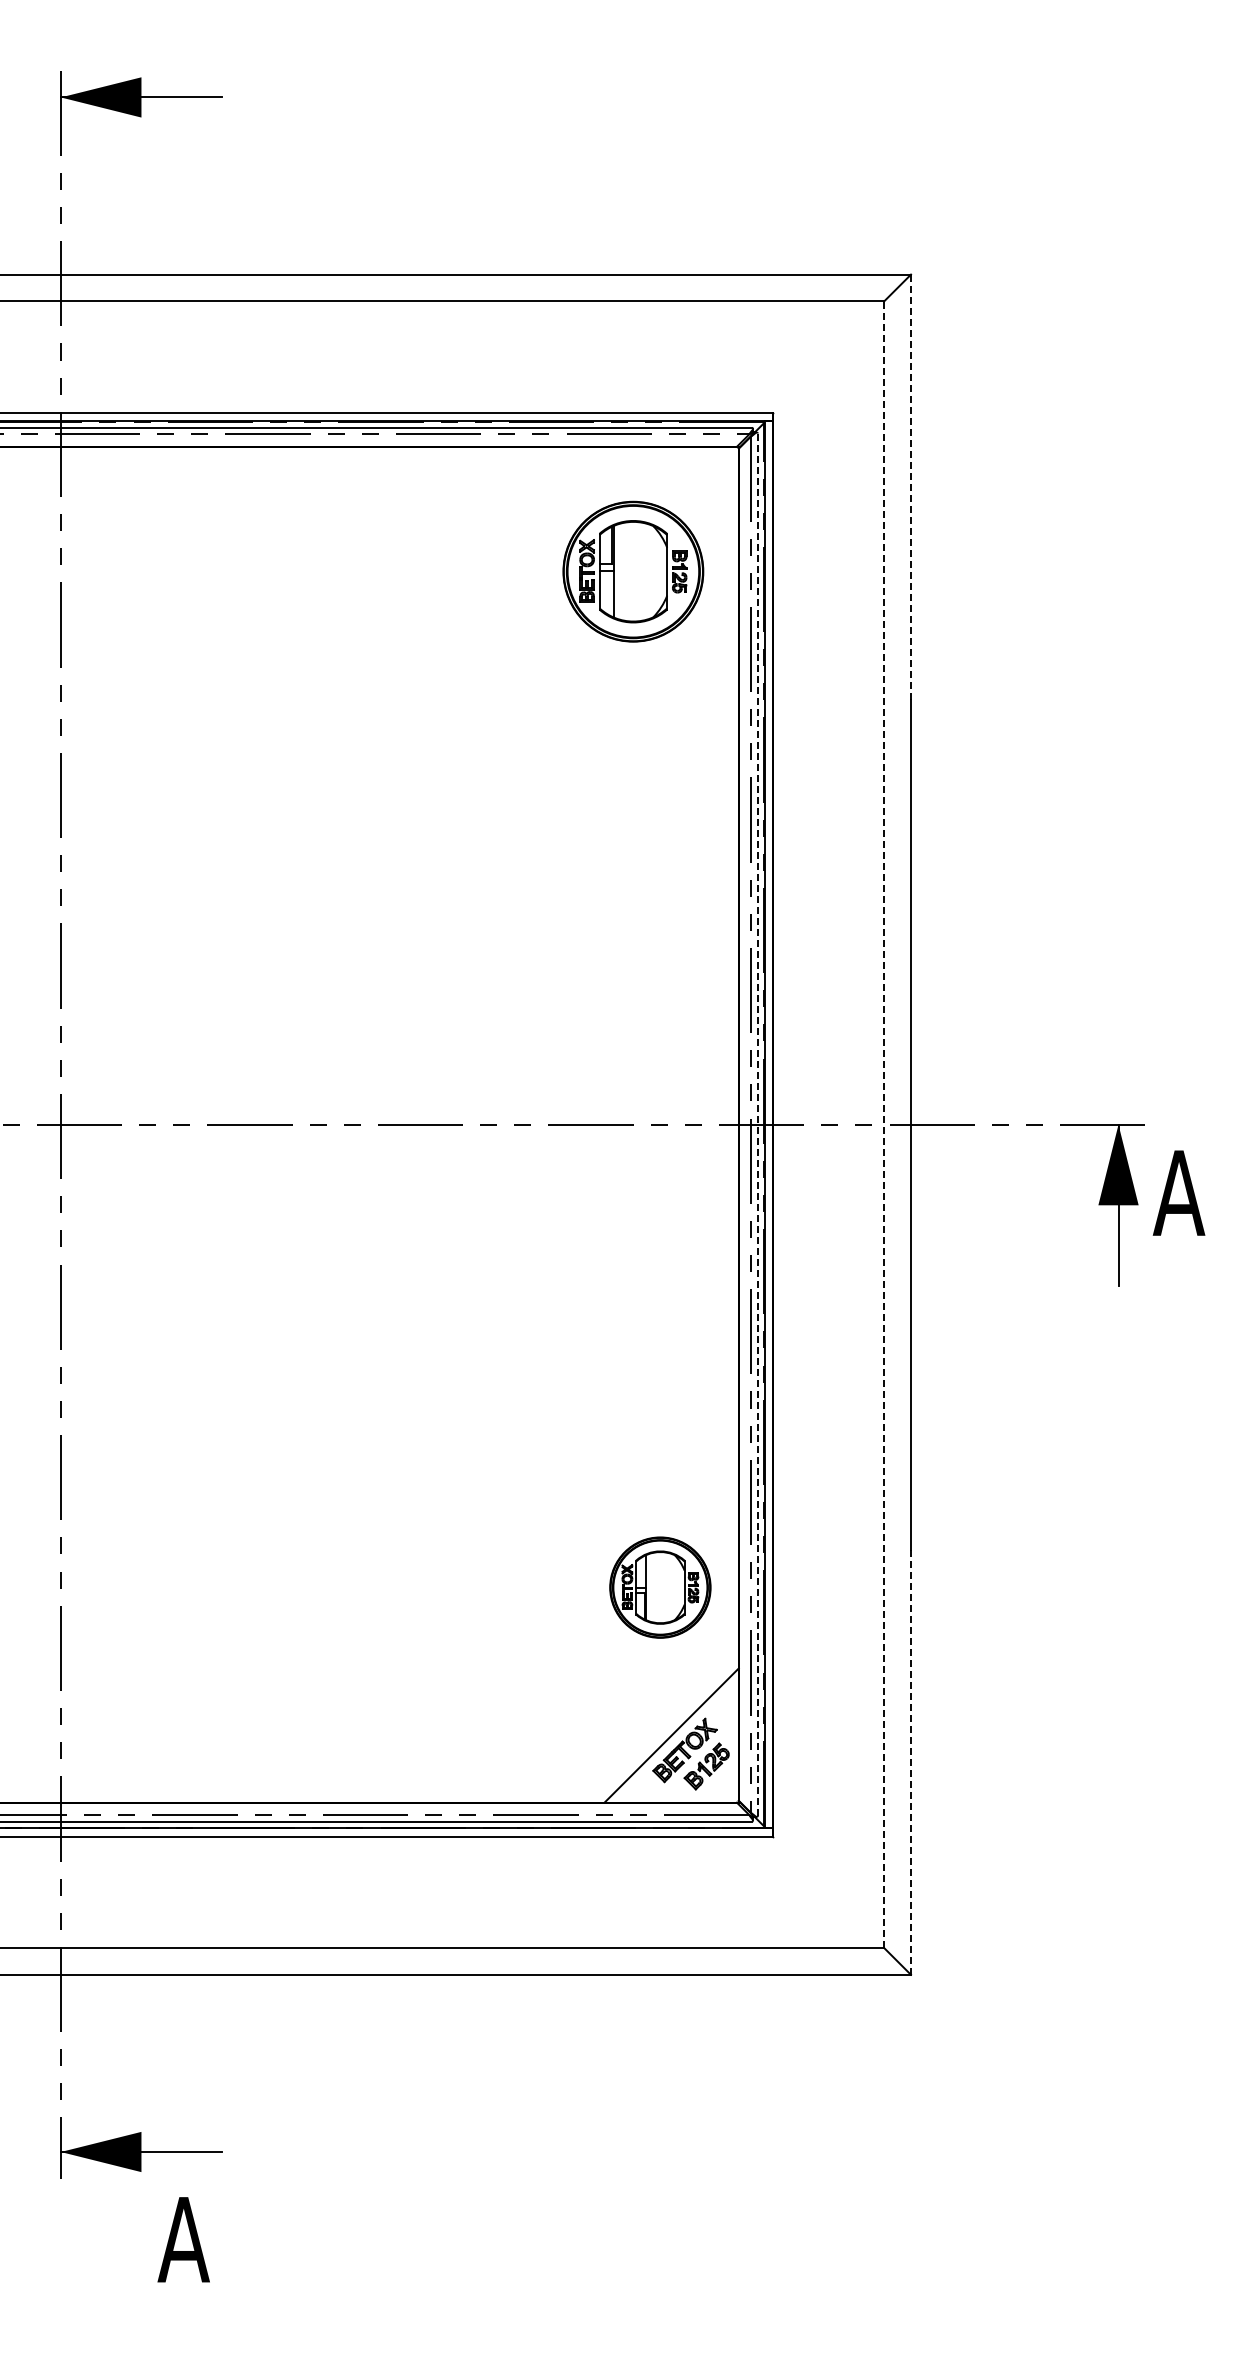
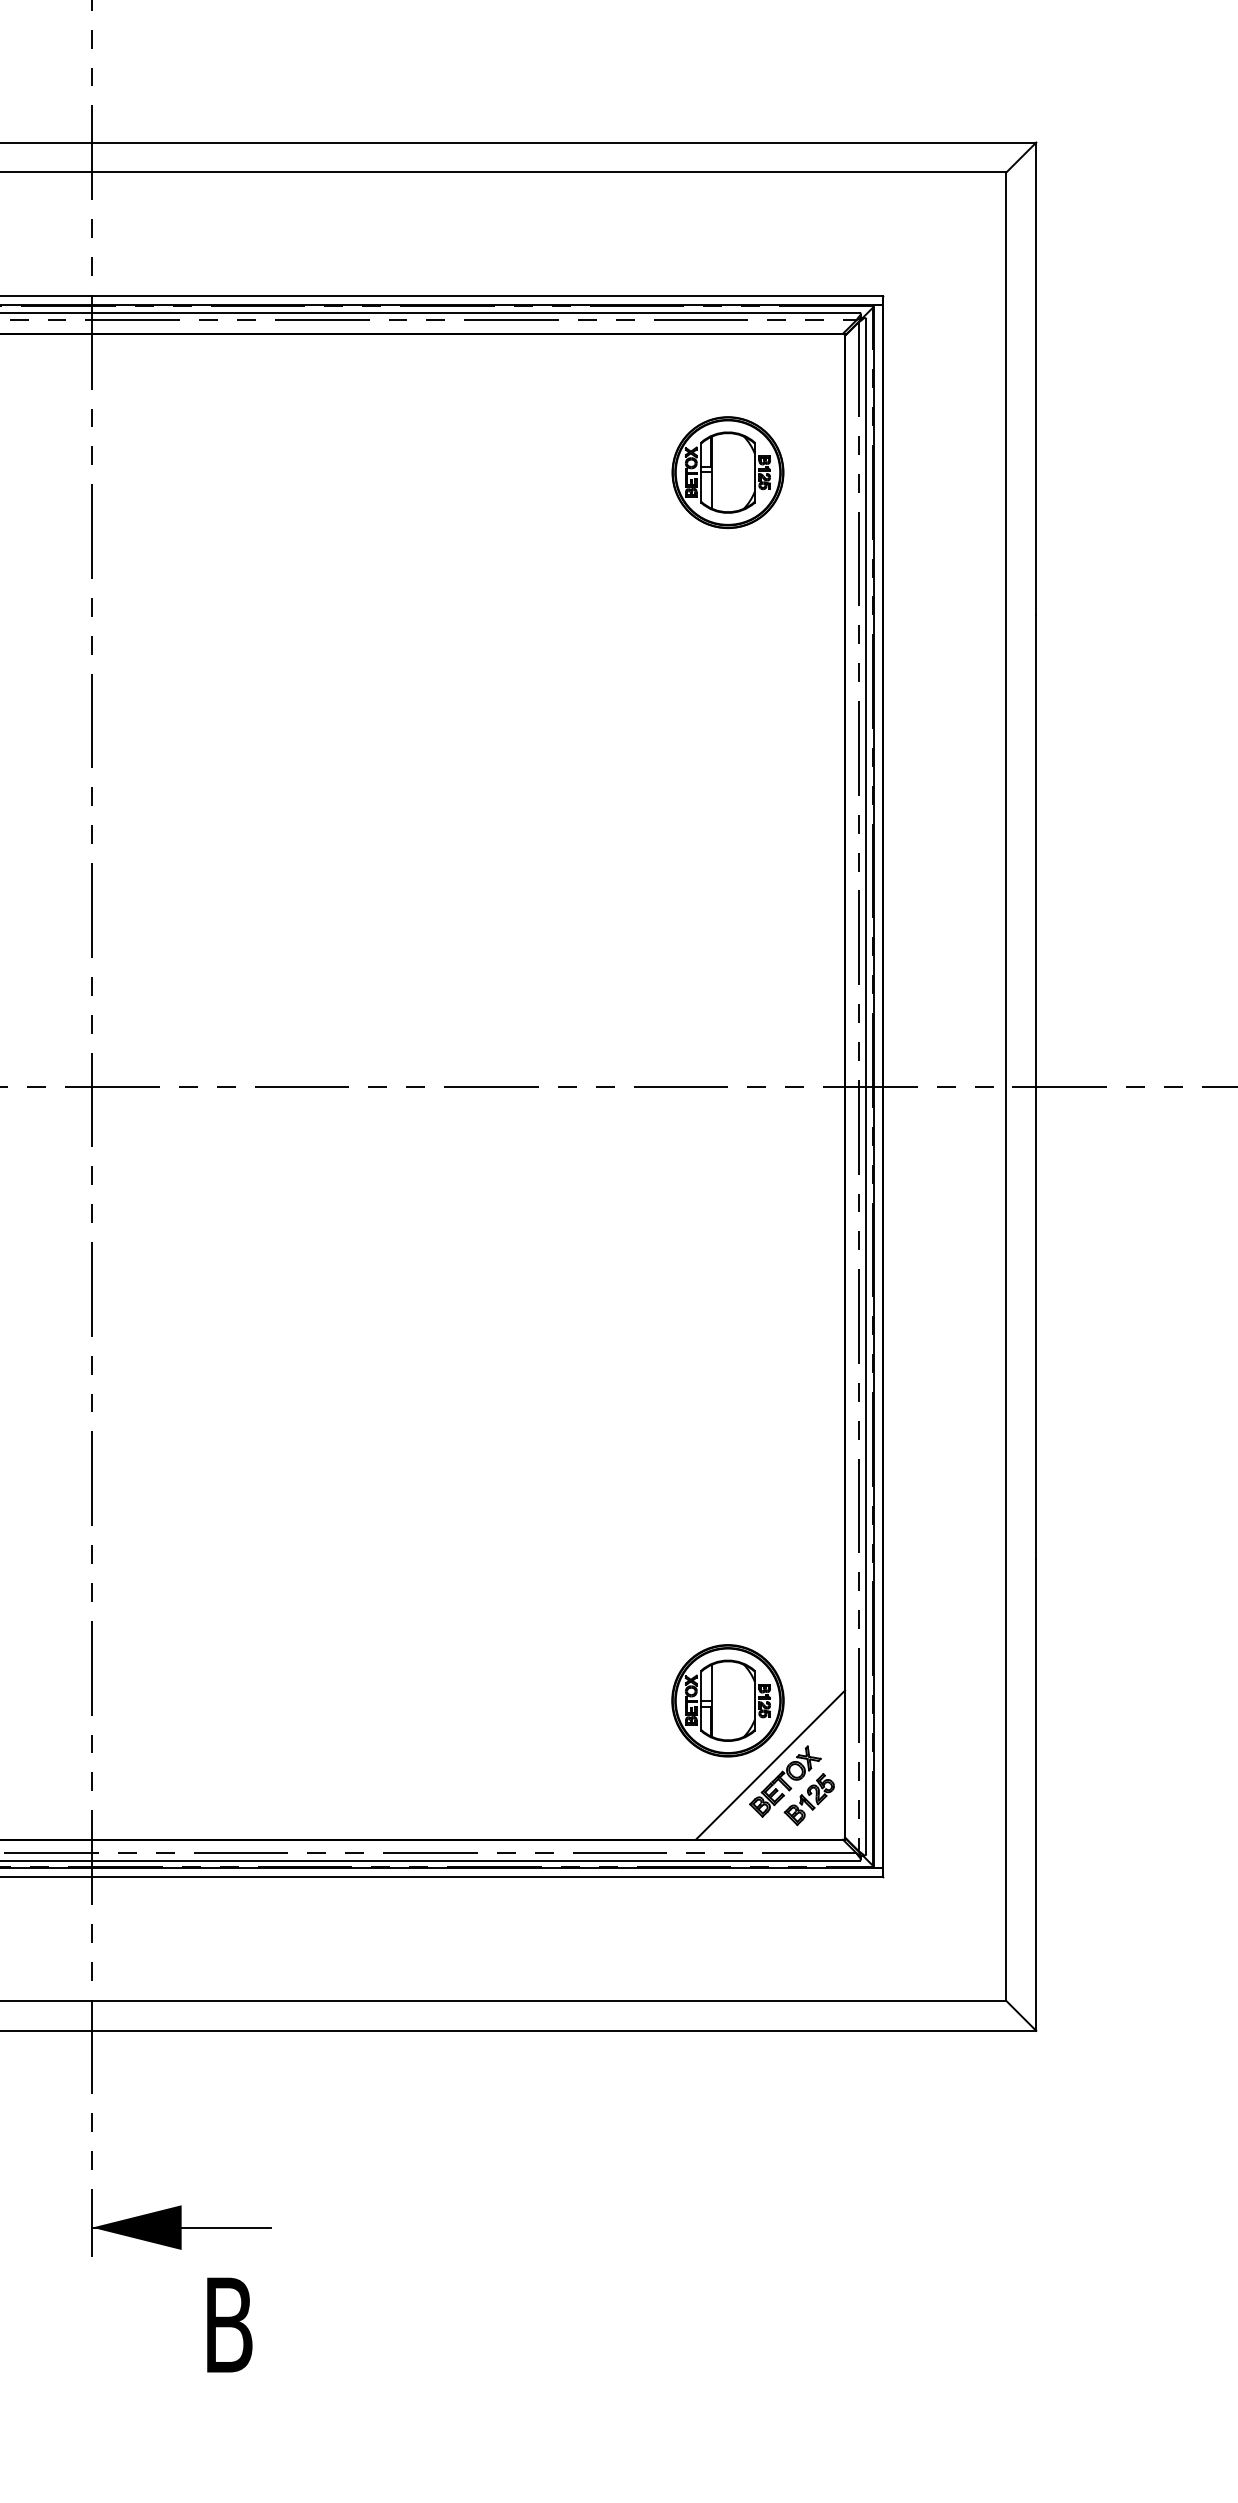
line: (911, 487) -> (1036, 379), dashed -> solid
part: (633, 571) -> (728, 472), size x0.71
line: (757, 1124) -> (865, 1086), dashed -> solid
line: (884, 1124) -> (1006, 1086), dashed -> solid
part: (660, 1587) -> (728, 1700), moved
line: (911, 1762) -> (1036, 1795), dashed -> solid
text: (183, 2239) -> (228, 2324), A -> B

